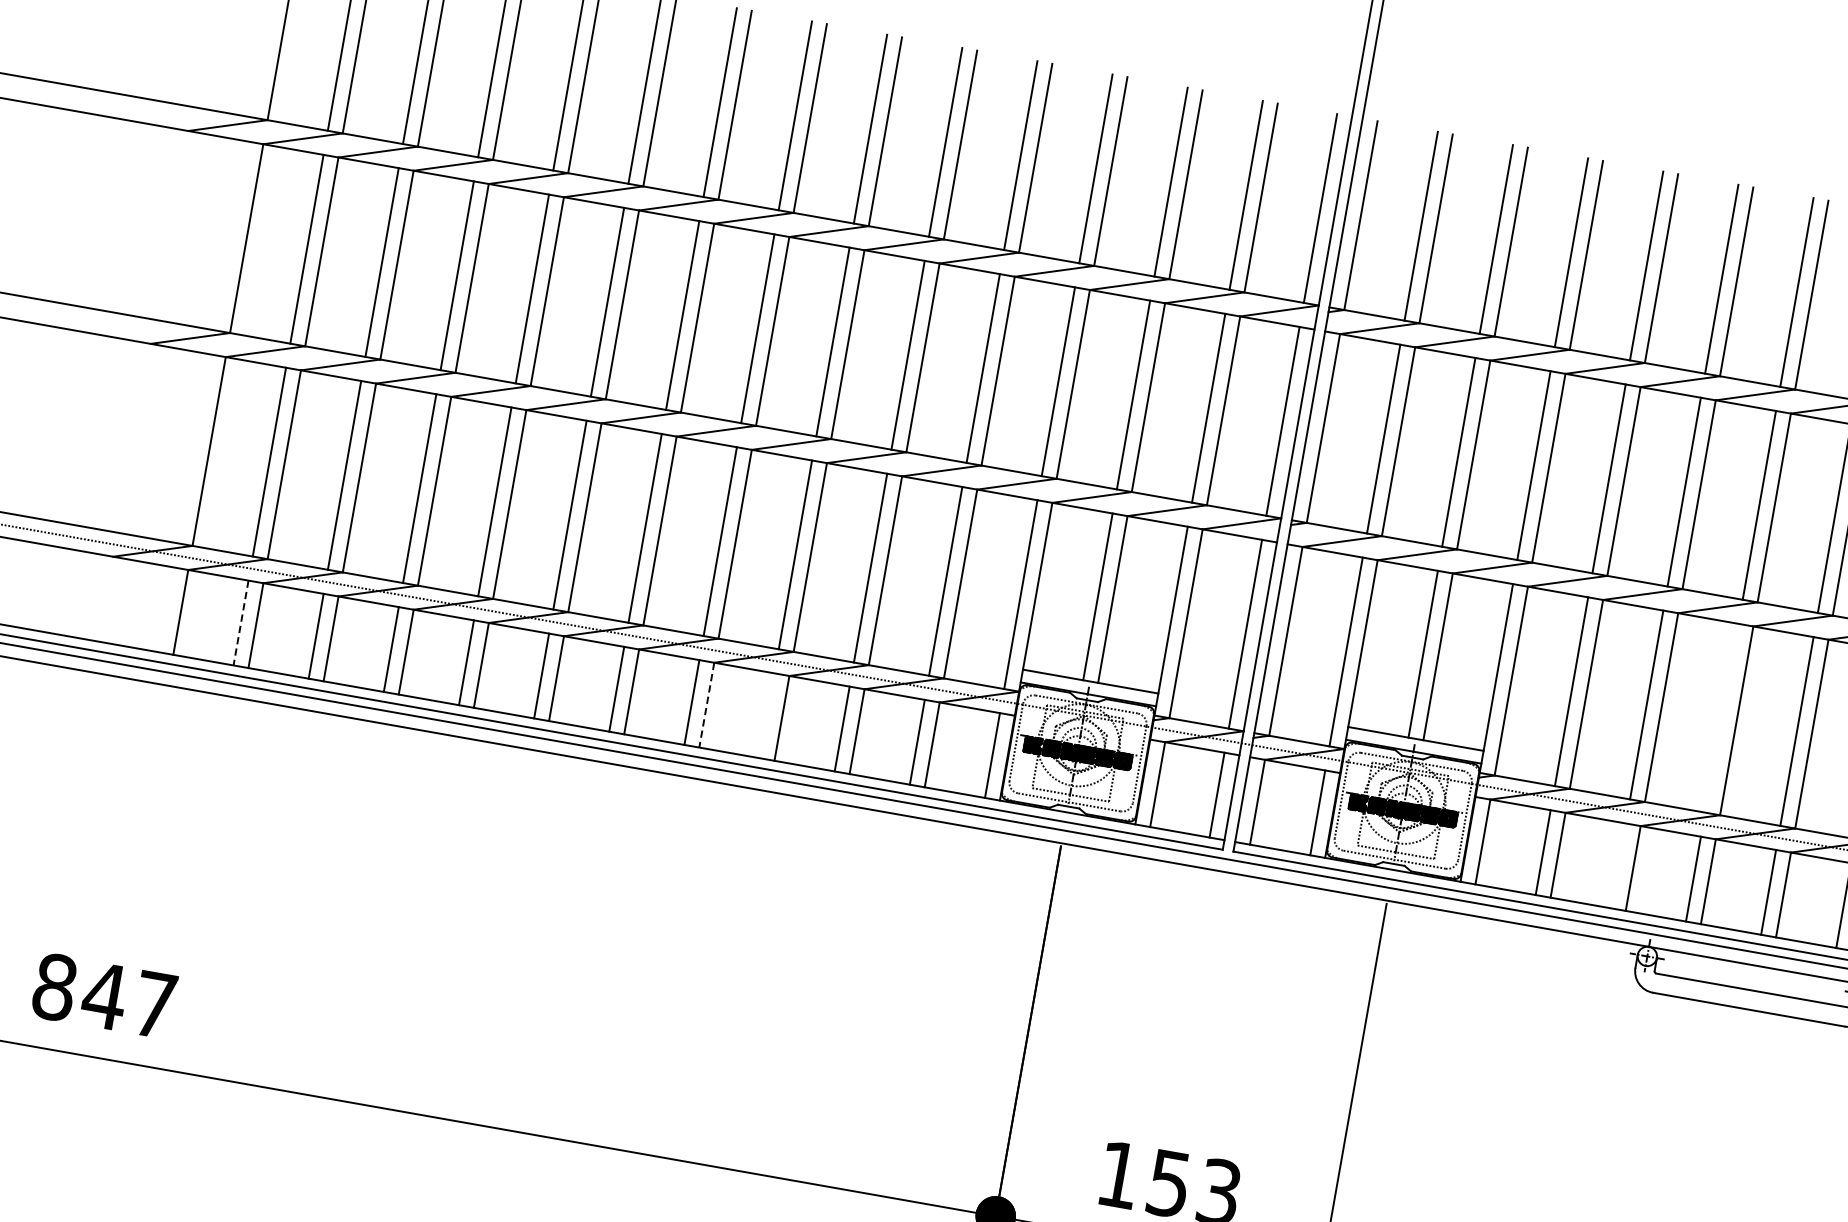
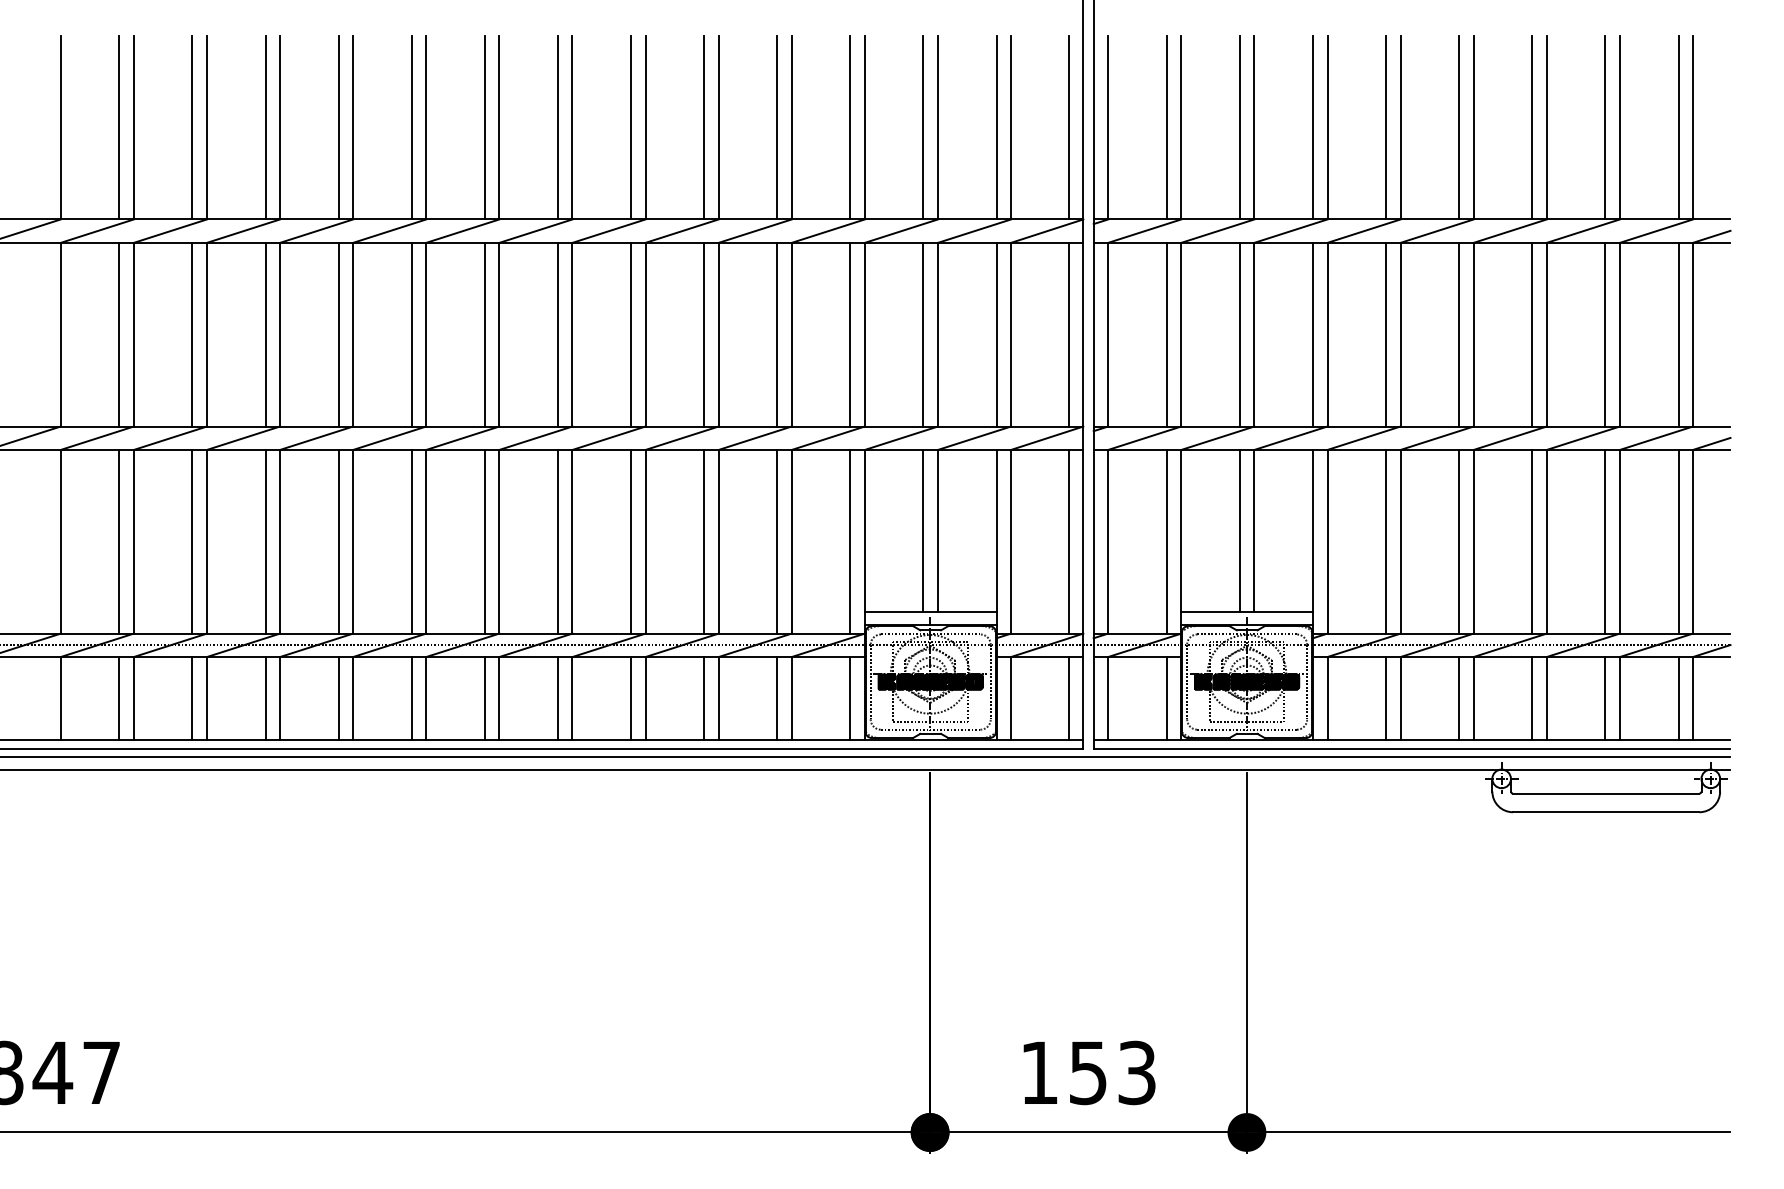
line: (241, 623) -> (119, 698), dashed -> solid
line: (706, 705) -> (572, 698), dashed -> solid
line: (767, 716) -> (631, 698), added
line: (1722, 717) -> (1532, 541), added
line: (1618, 866) -> (1459, 698), added

